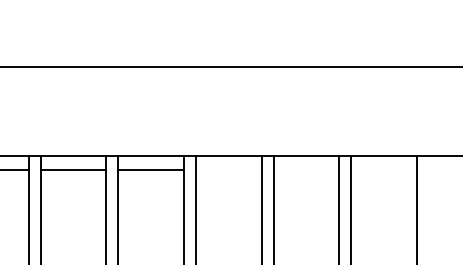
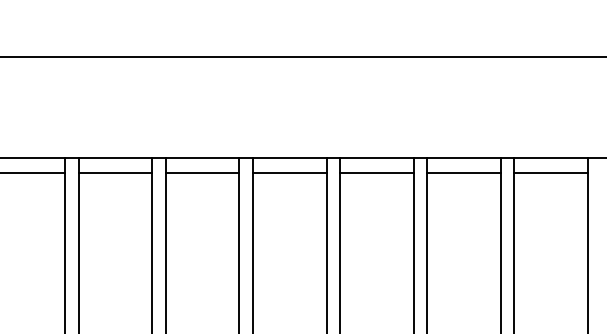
line: (228, 170) -> (376, 173), added
line: (306, 170) -> (463, 173), added
line: (383, 170) -> (550, 173), added

